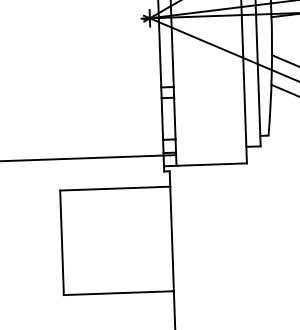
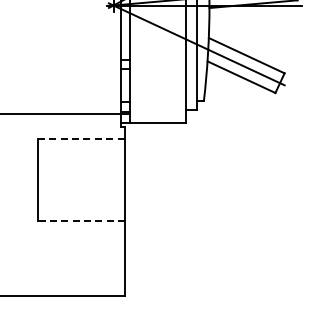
line: (116, 188) -> (82, 138), solid -> dashed
line: (118, 293) -> (81, 221), solid -> dashed

